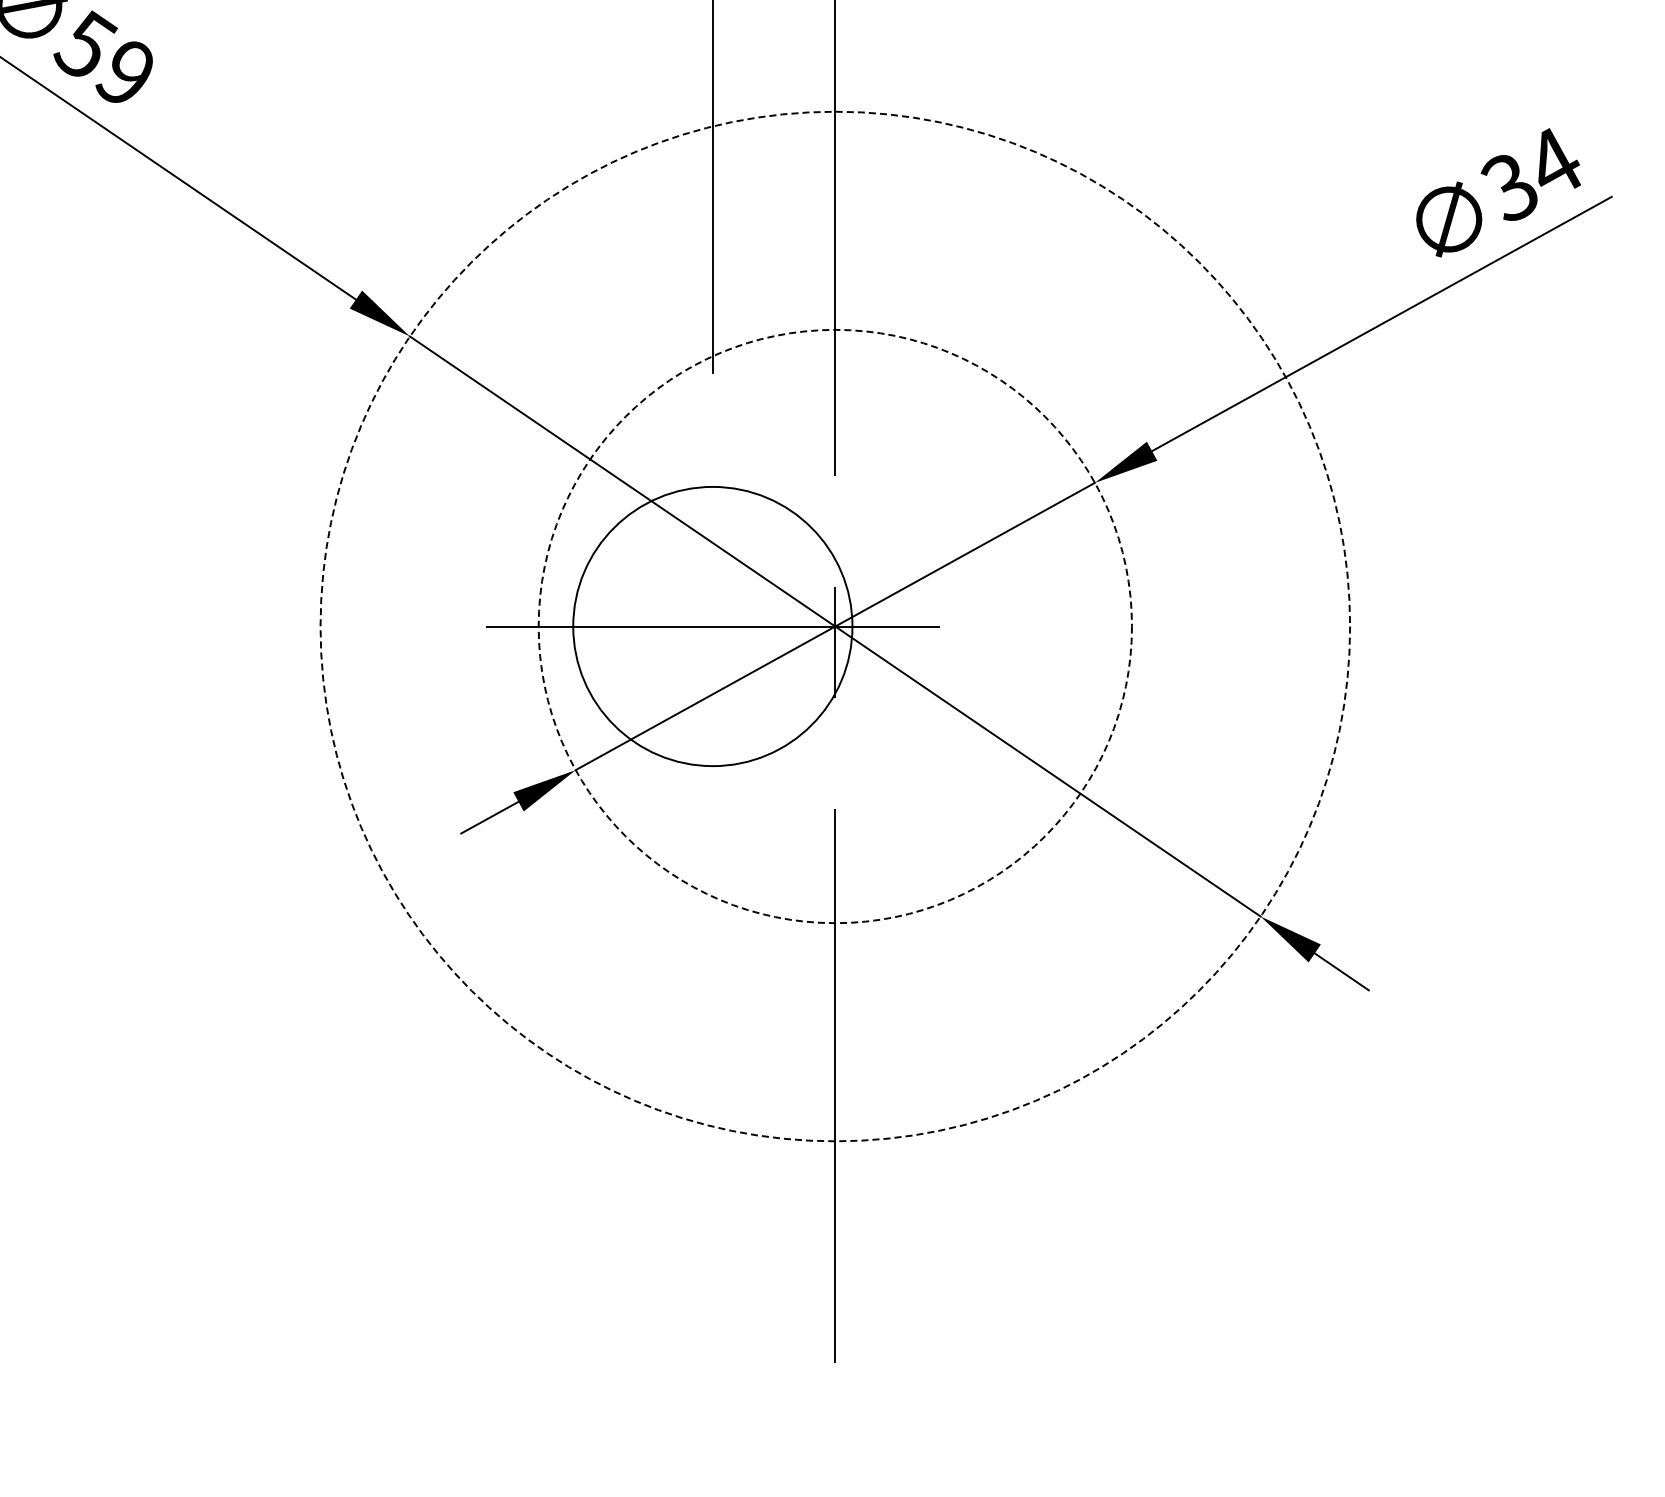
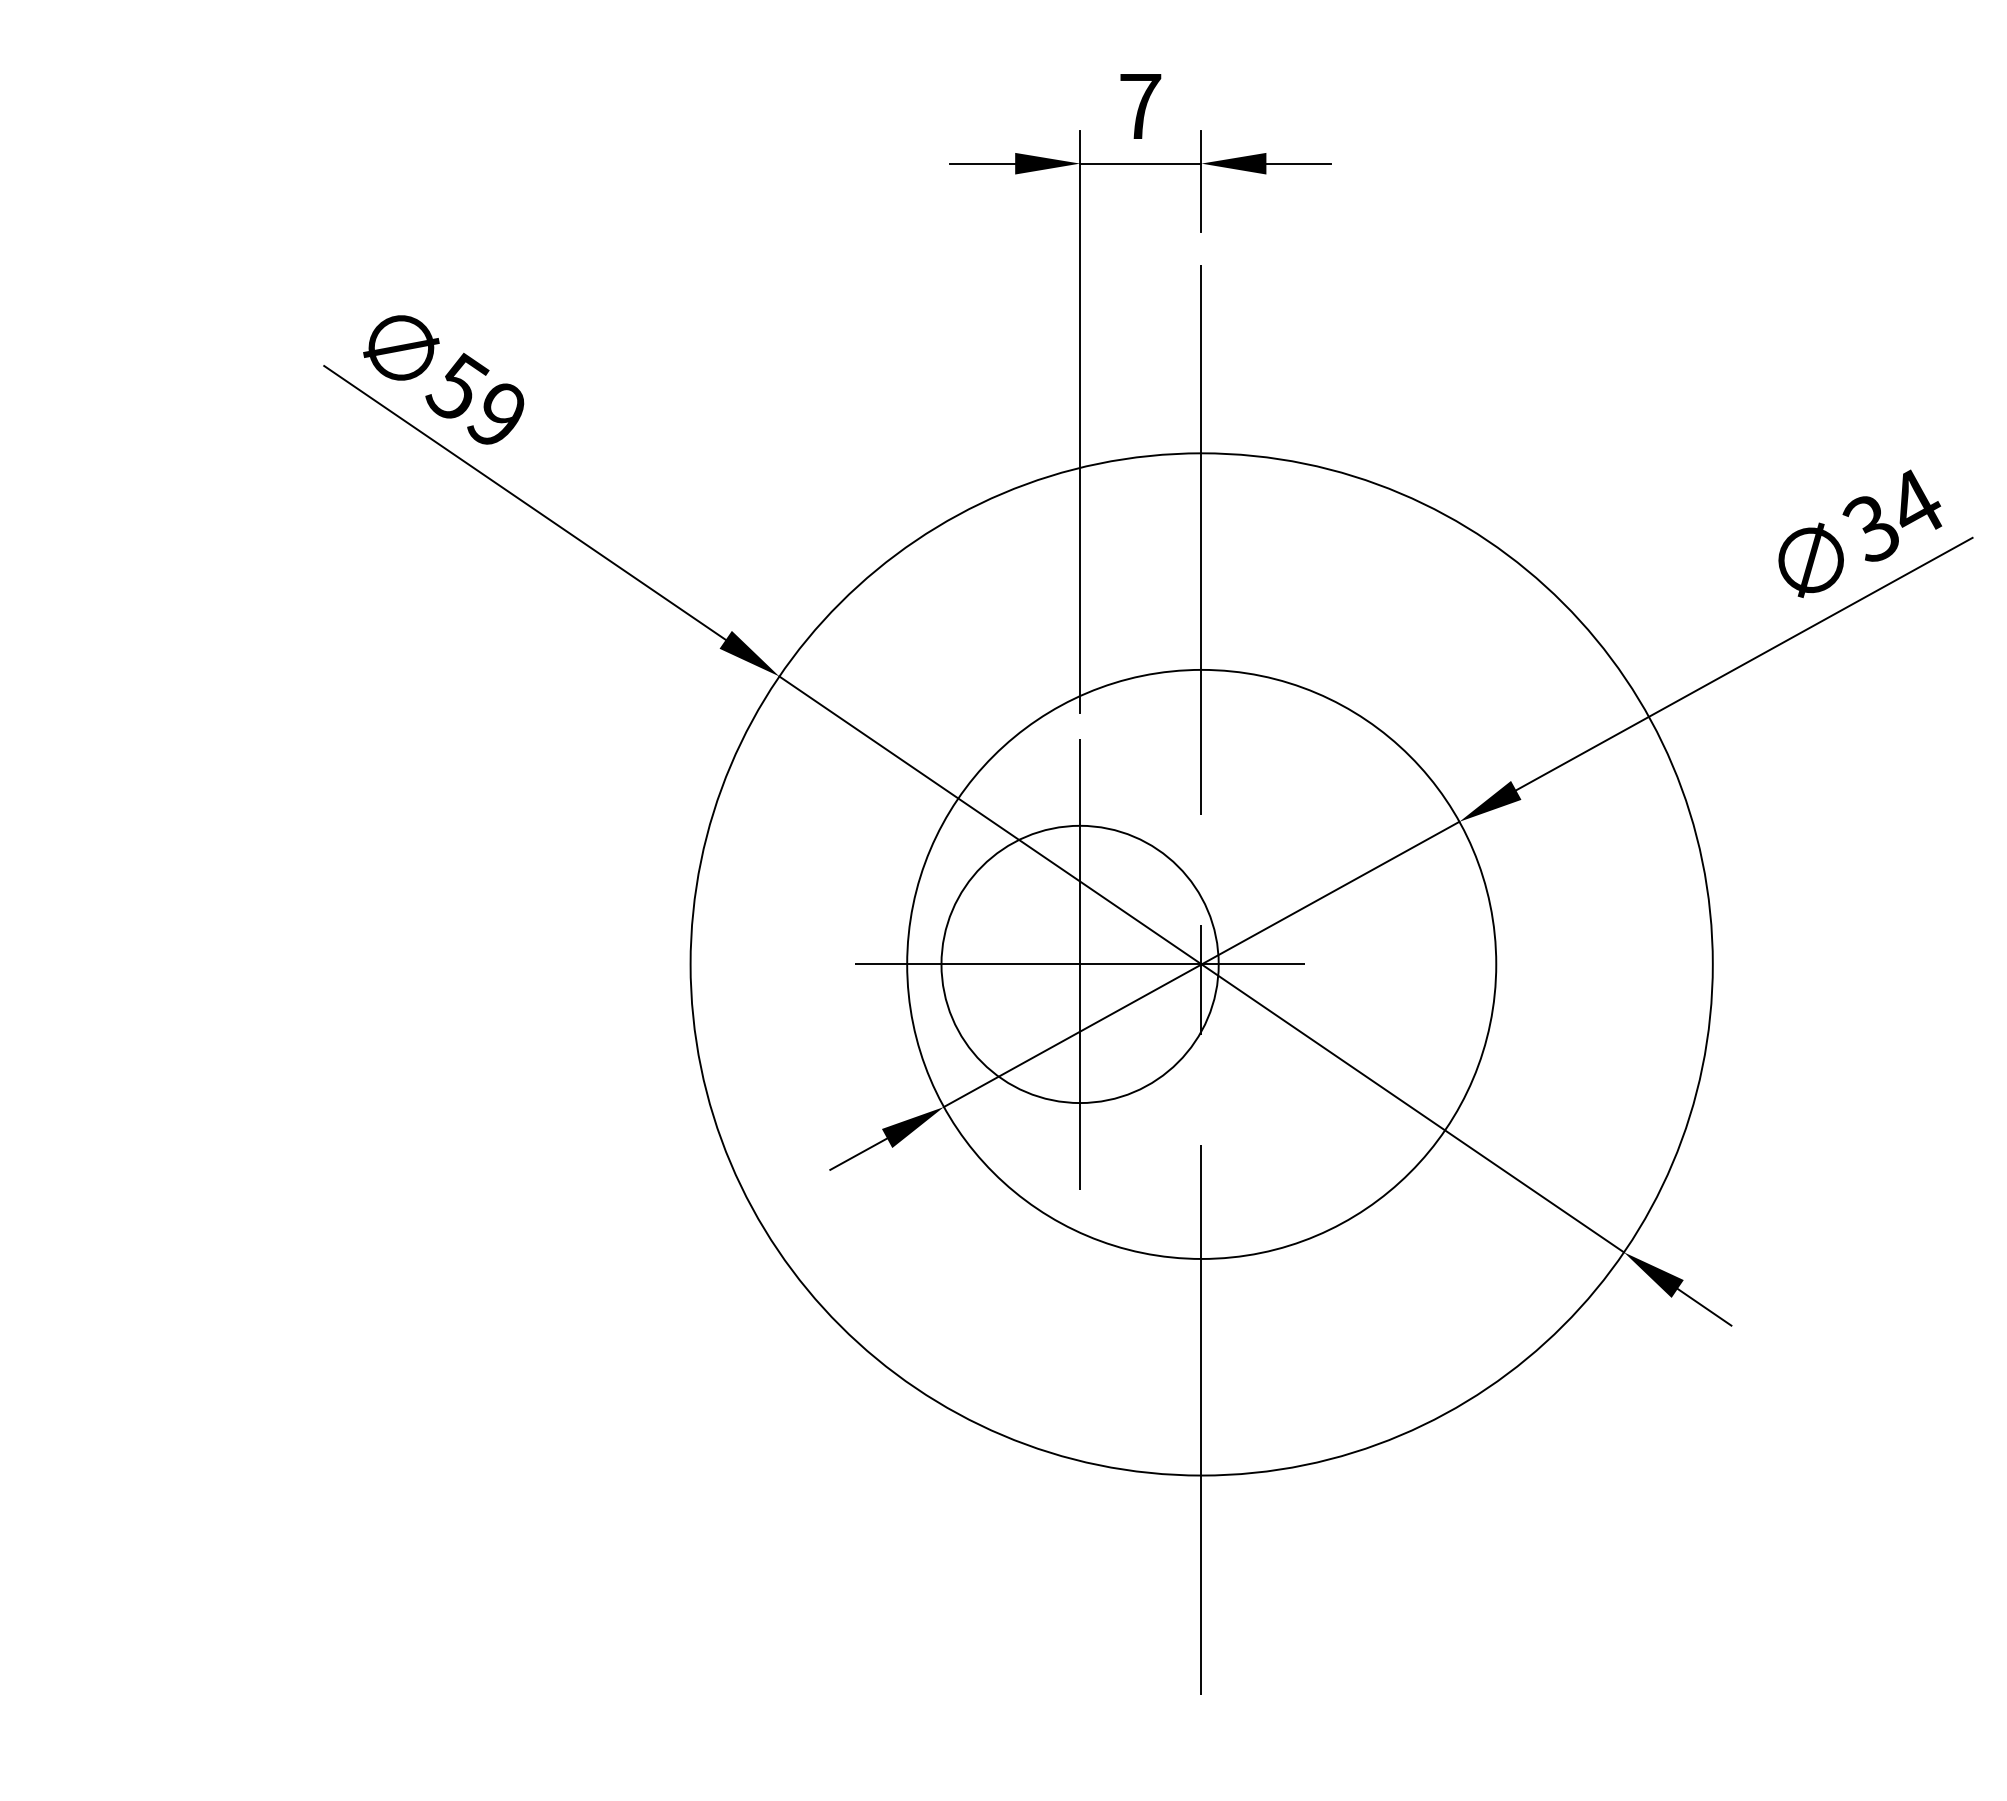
circle: (835, 625) -> (1201, 963), dashed -> solid
line: (713, 626) -> (1080, 964), added
circle: (835, 626) -> (1201, 964), dashed -> solid

